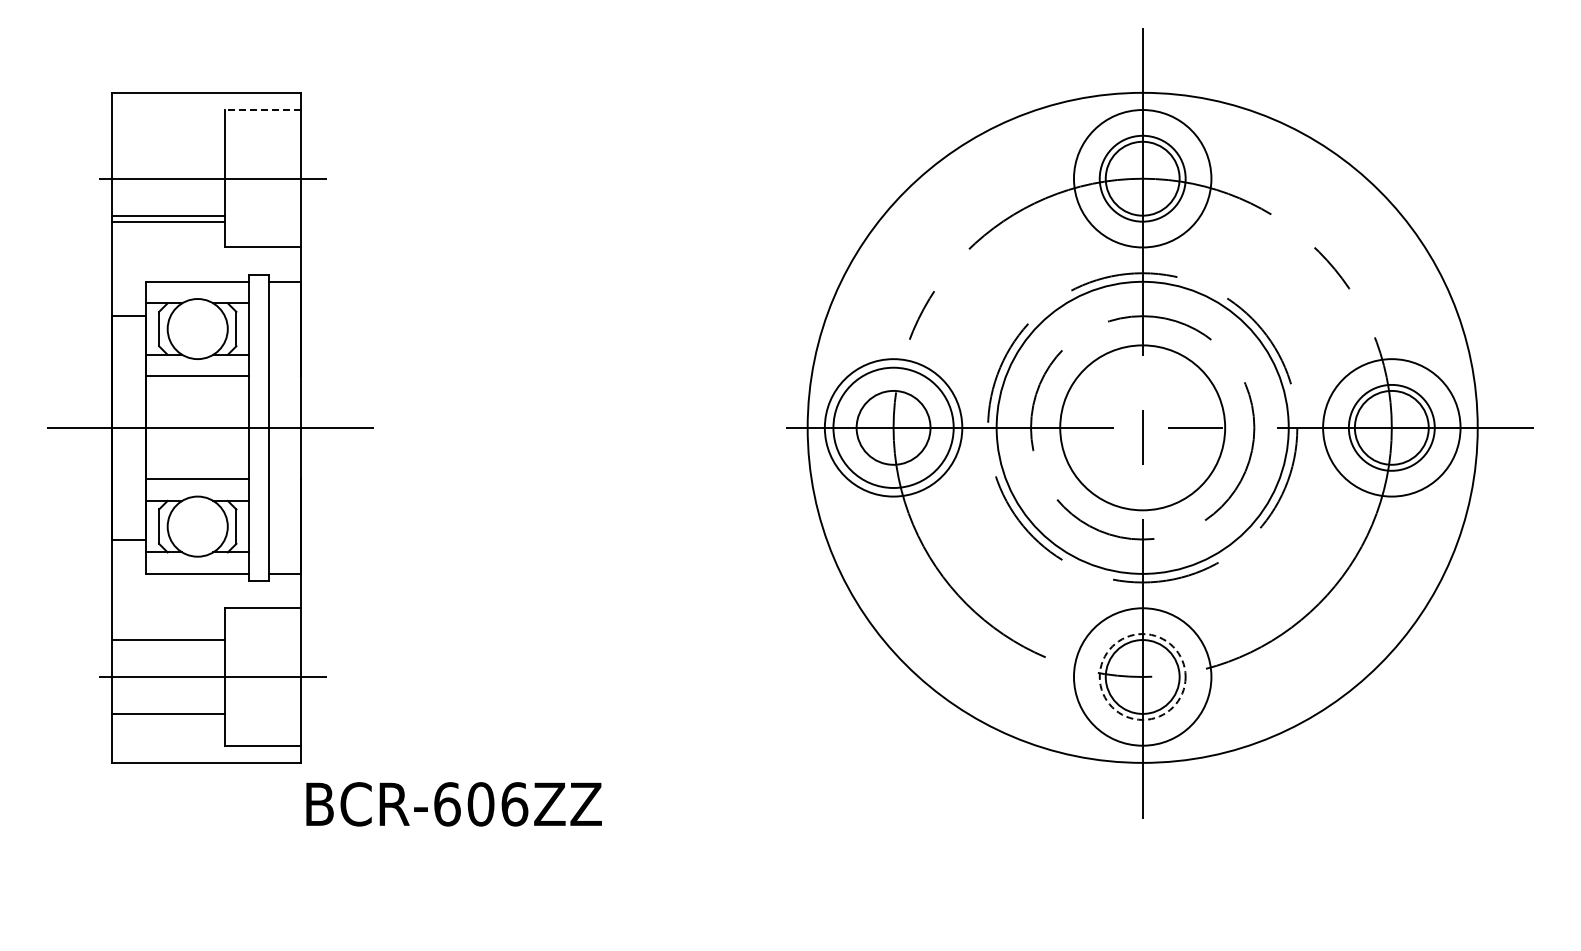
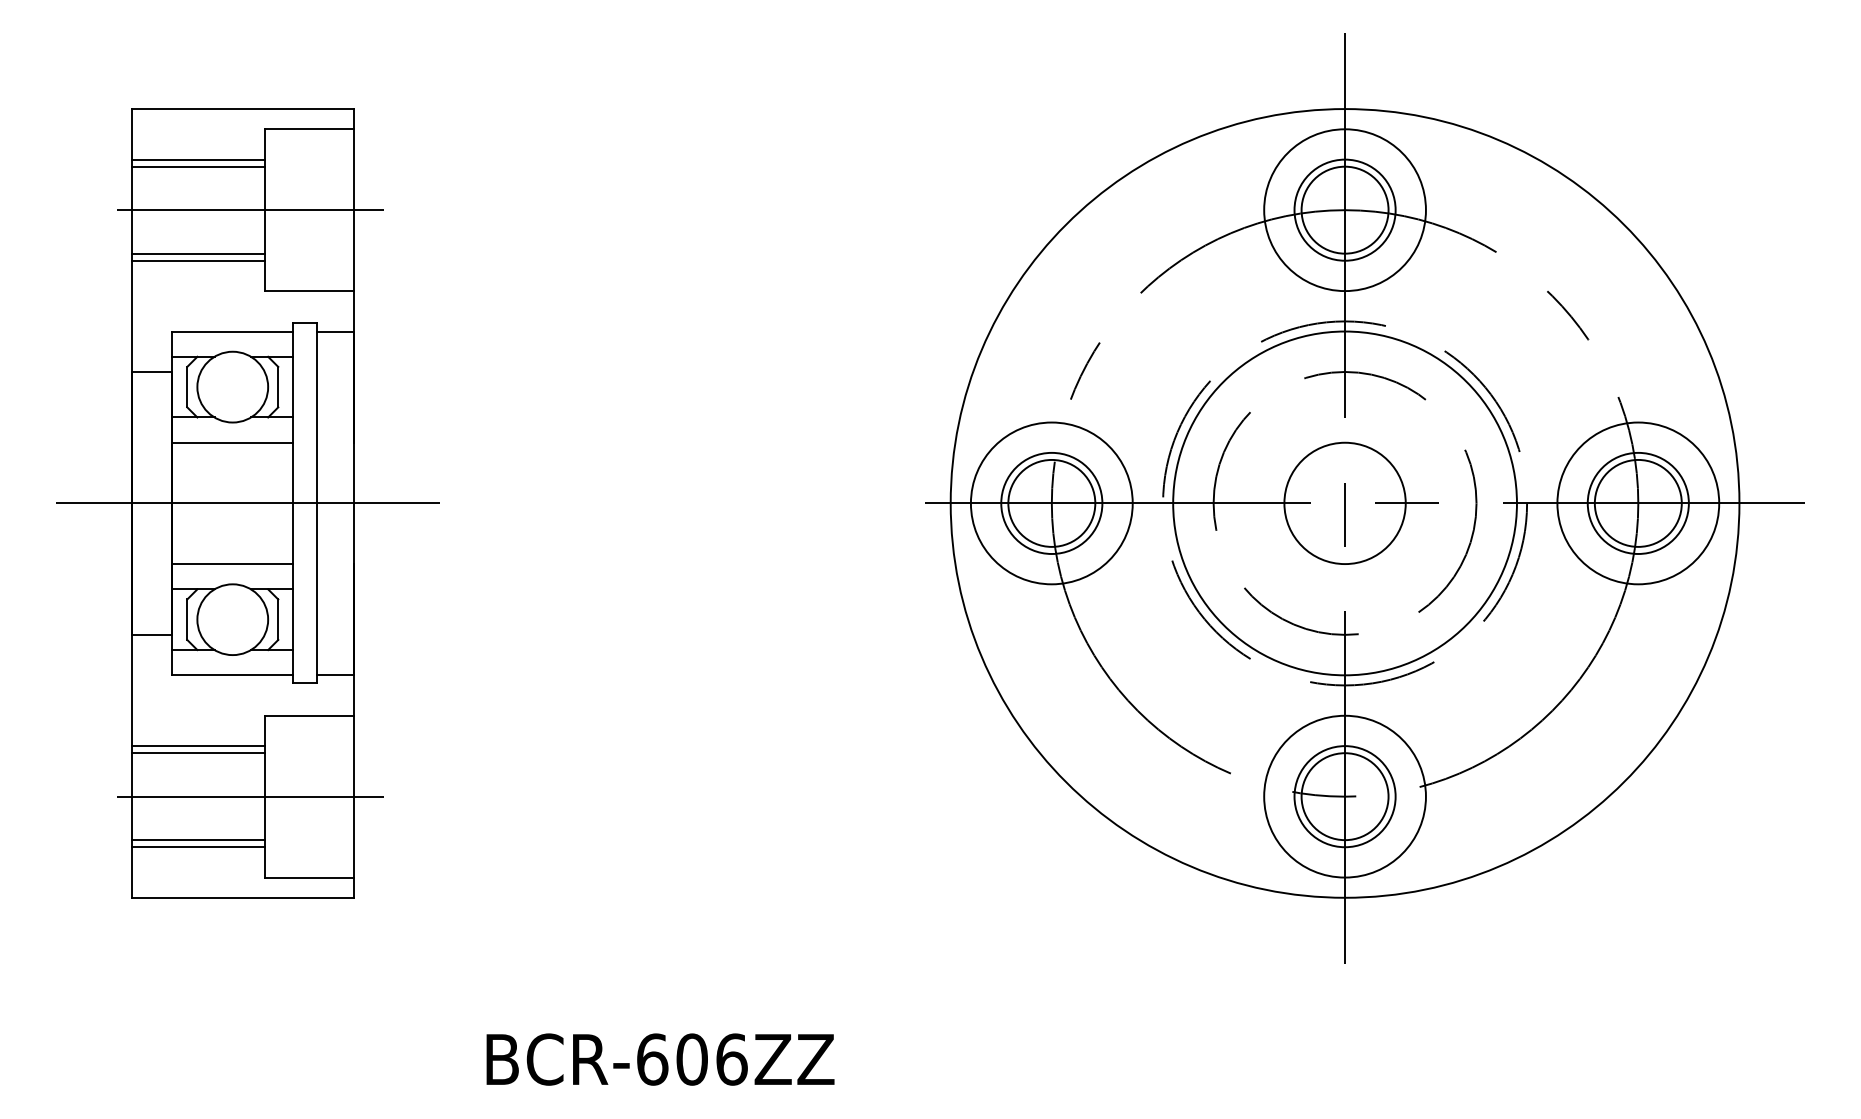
line: (263, 110) -> (310, 129), dashed -> solid
line: (168, 135) -> (198, 159), added
line: (168, 141) -> (198, 166), added
circle: (893, 427) -> (1051, 502), size x0.71
circle: (1142, 427) -> (1344, 502), size x0.62
line: (168, 634) -> (198, 746), added
circle: (1142, 676) -> (1344, 796), dashed -> solid
line: (168, 719) -> (198, 846), added
text: (453, 804) -> (659, 1059), moved

